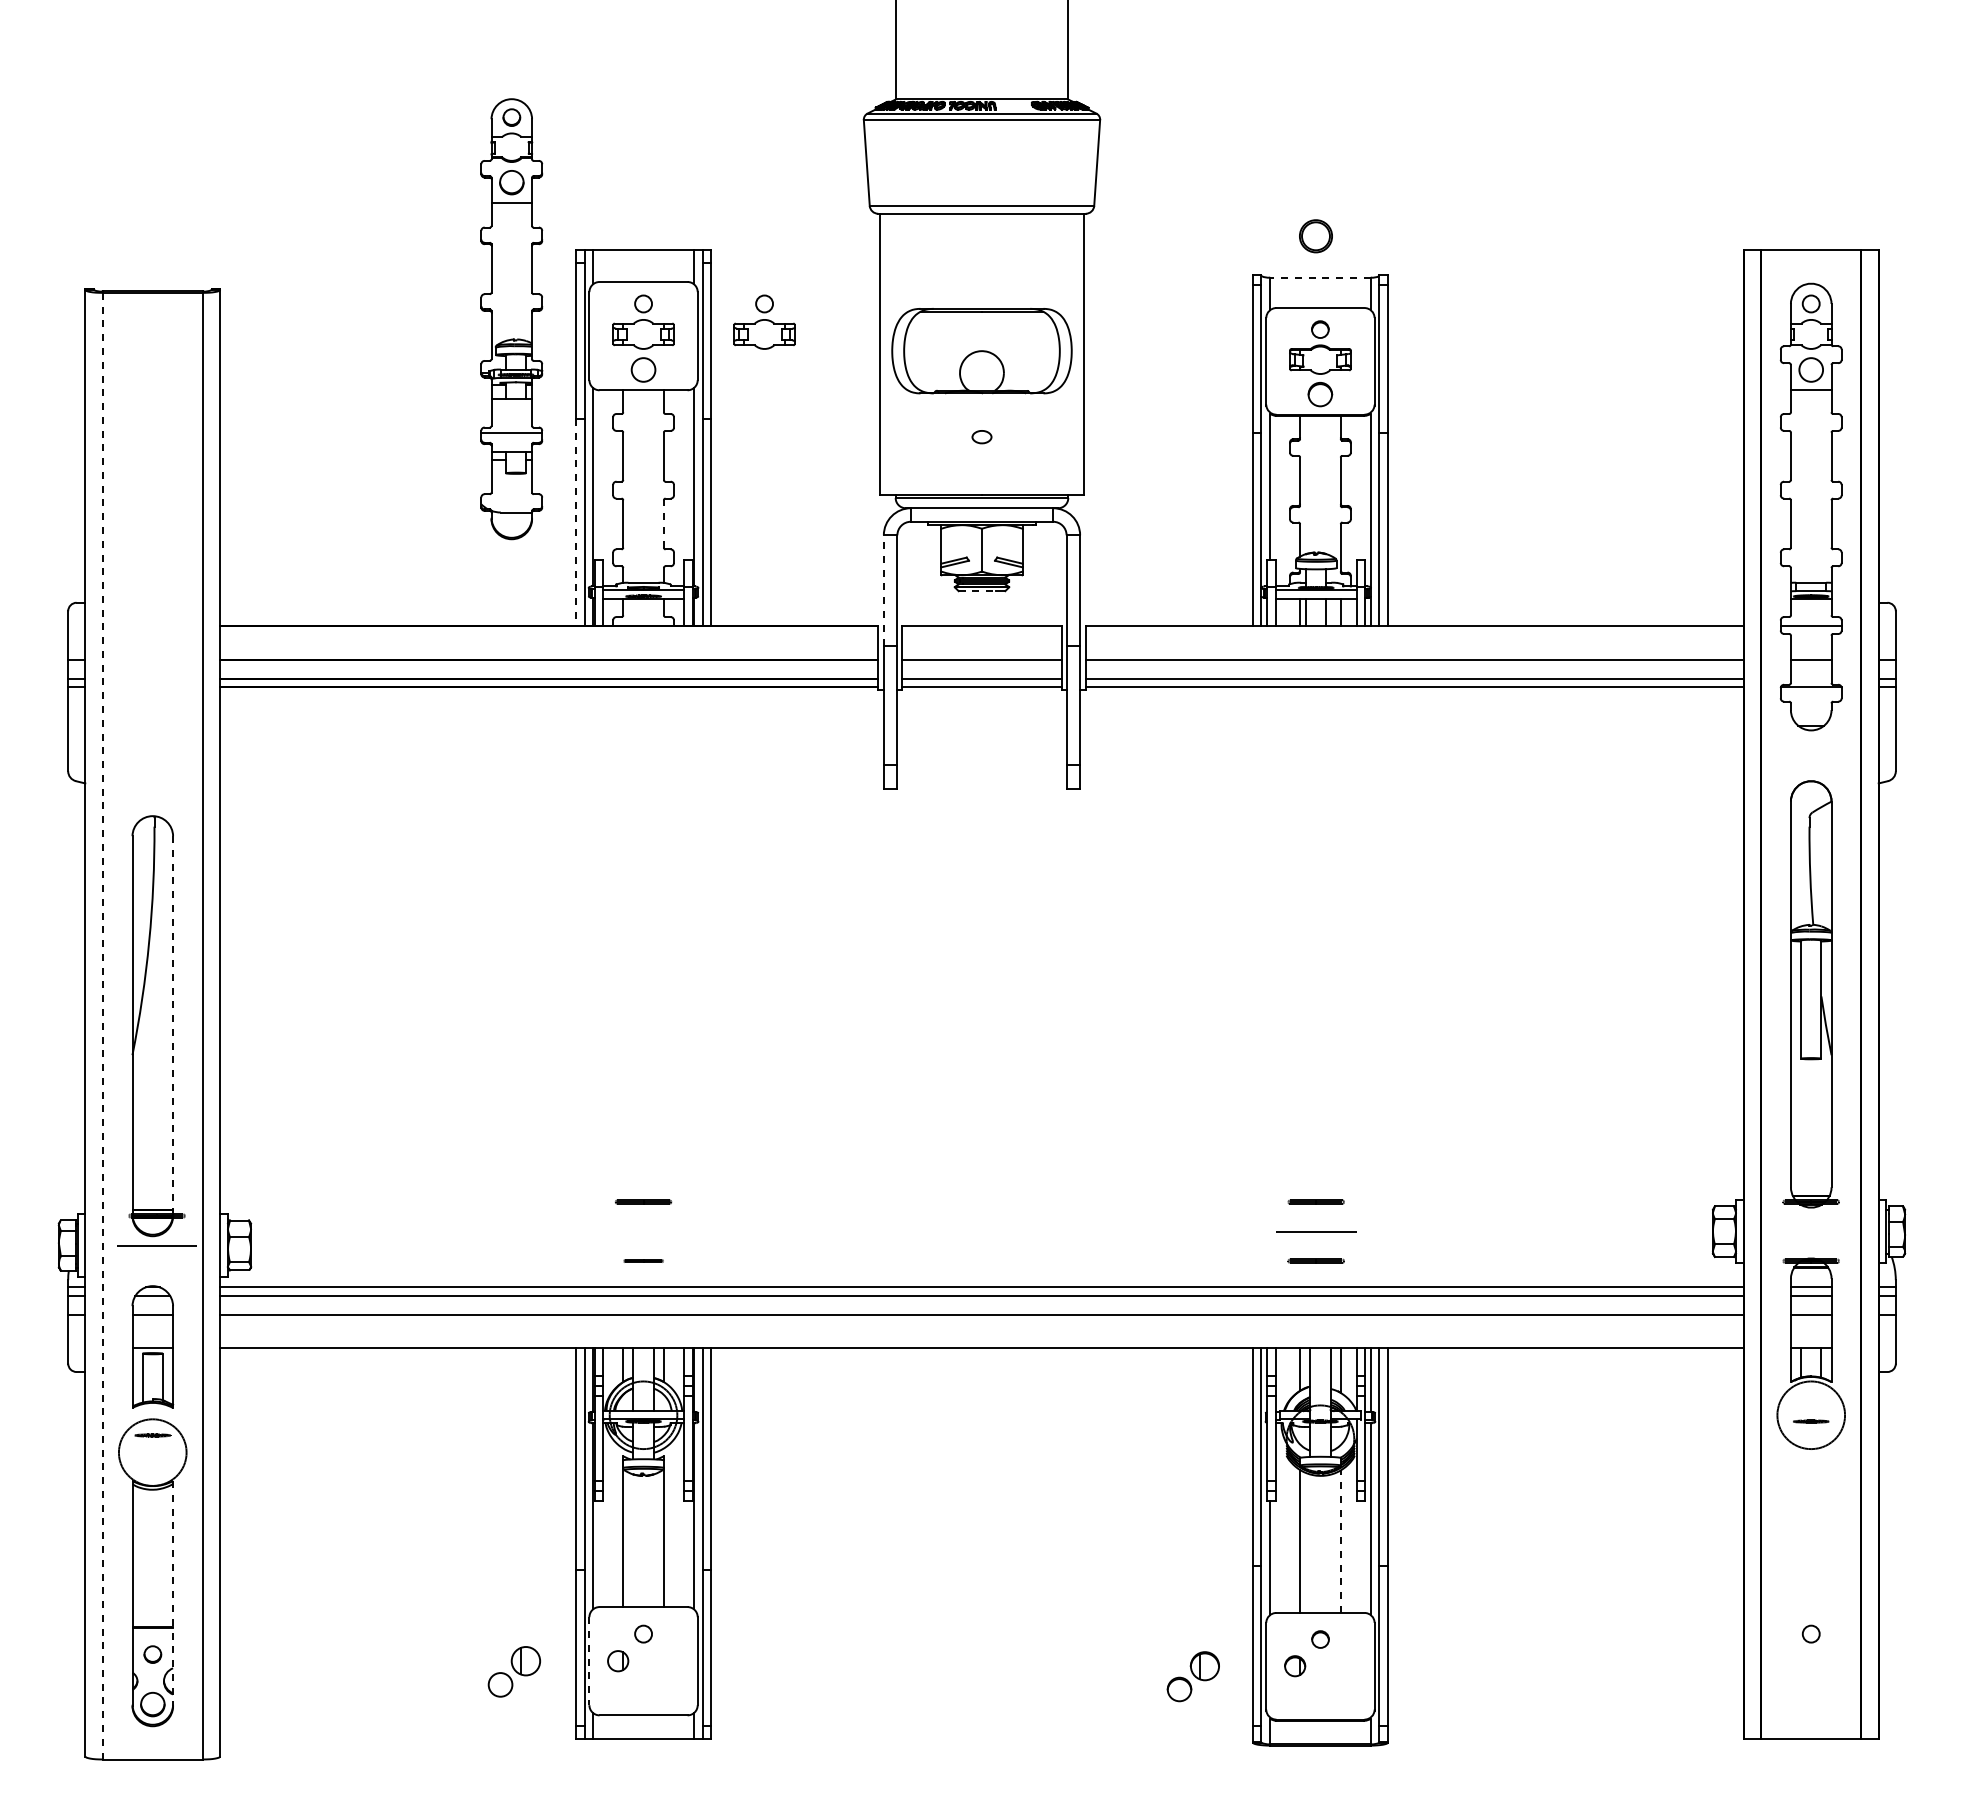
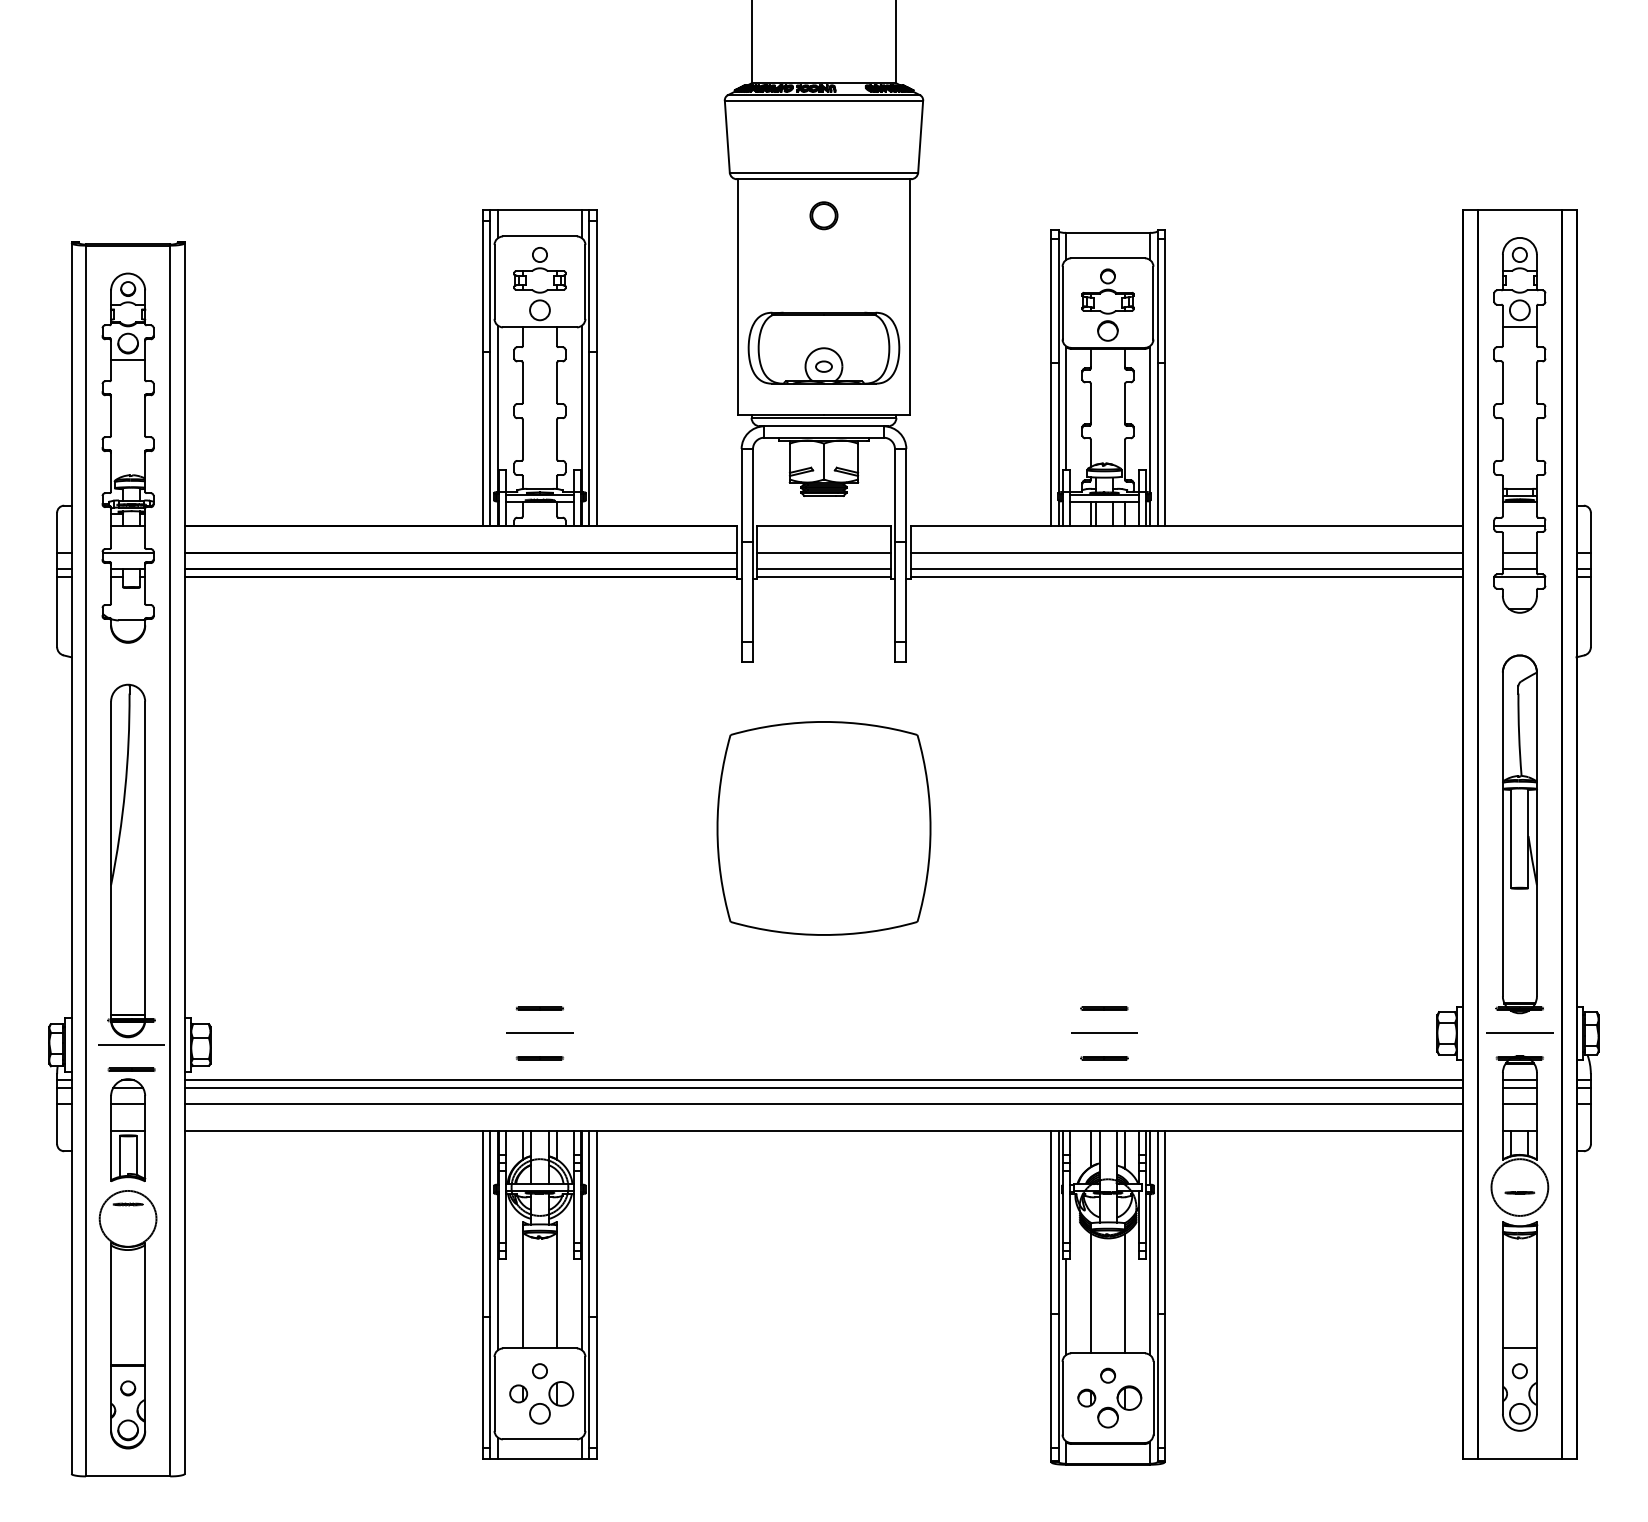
part: (1315, 236) -> (823, 215), moved
line: (1319, 277) -> (1107, 232), dashed -> solid
part: (511, 319) -> (127, 458), moved
part: (764, 321) -> (641, 269), removed
part: (981, 351) -> (823, 348), moved
line: (576, 522) -> (483, 438), dashed -> solid
line: (663, 523) -> (556, 439), dashed -> solid
line: (883, 589) -> (741, 494), dashed -> solid
line: (977, 591) -> (820, 496), dashed -> solid
line: (1810, 678) -> (1519, 569), added
part: (981, 987) -> (823, 828), added
line: (102, 1025) -> (85, 860), dashed -> solid
line: (173, 1026) -> (145, 861), dashed -> solid
line: (643, 1231) -> (539, 1033), added
line: (1811, 1231) -> (1520, 1033), added
part: (643, 1260) -> (539, 1057), size x1.43
part: (156, 1274) -> (131, 1069), added
line: (1340, 1541) -> (1124, 1293), dashed -> solid
part: (1811, 1580) -> (1520, 1326), added
line: (173, 1593) -> (145, 1337), dashed -> solid
line: (589, 1661) -> (494, 1394), dashed -> solid
part: (514, 1671) -> (551, 1402), moved
part: (1192, 1676) -> (1118, 1406), moved

